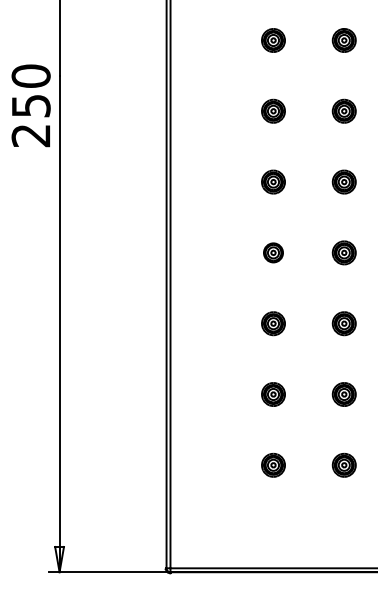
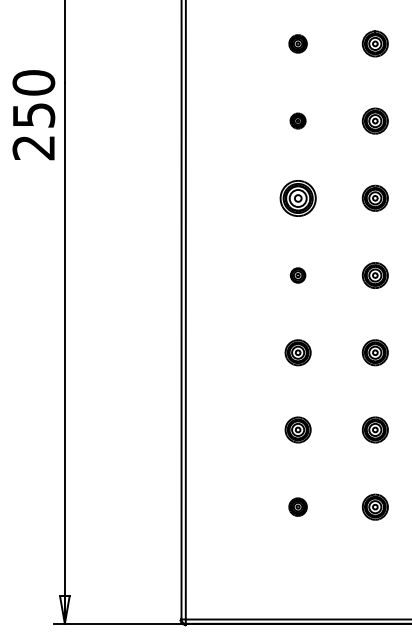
part: (272, 40) -> (297, 43), size x0.7
part: (272, 110) -> (297, 120), size x0.6
part: (272, 181) -> (297, 197), size x1.4
part: (272, 252) -> (297, 275), size x0.7
part: (272, 464) -> (297, 506), size x0.7

